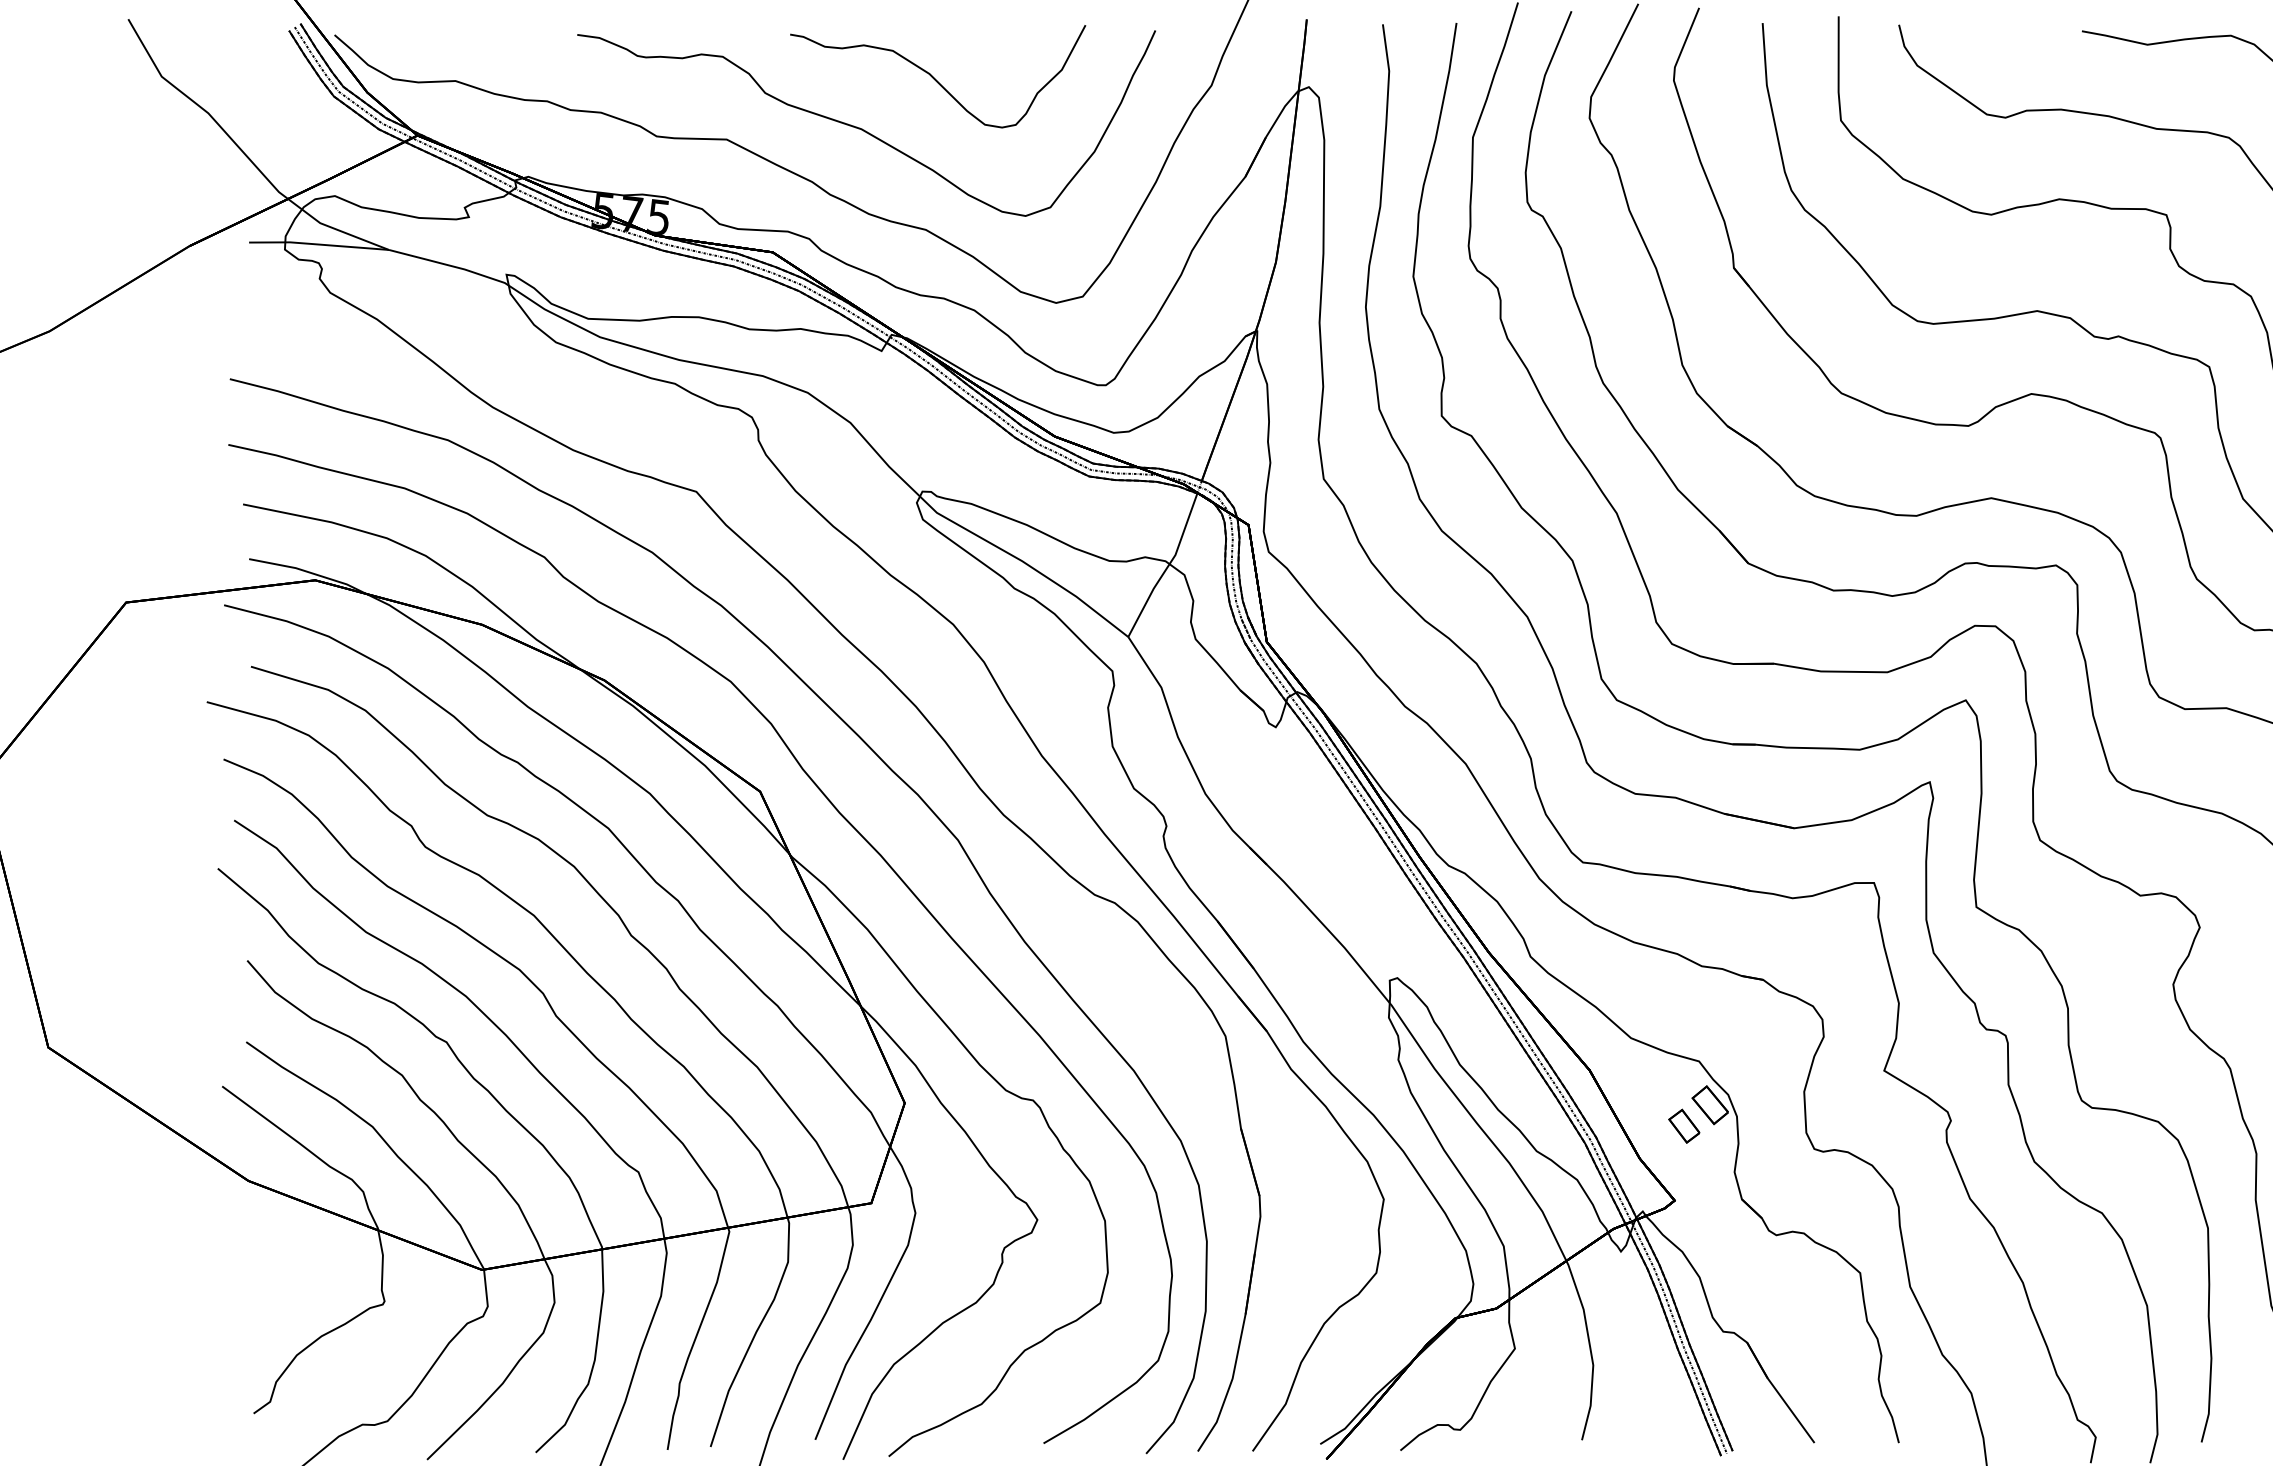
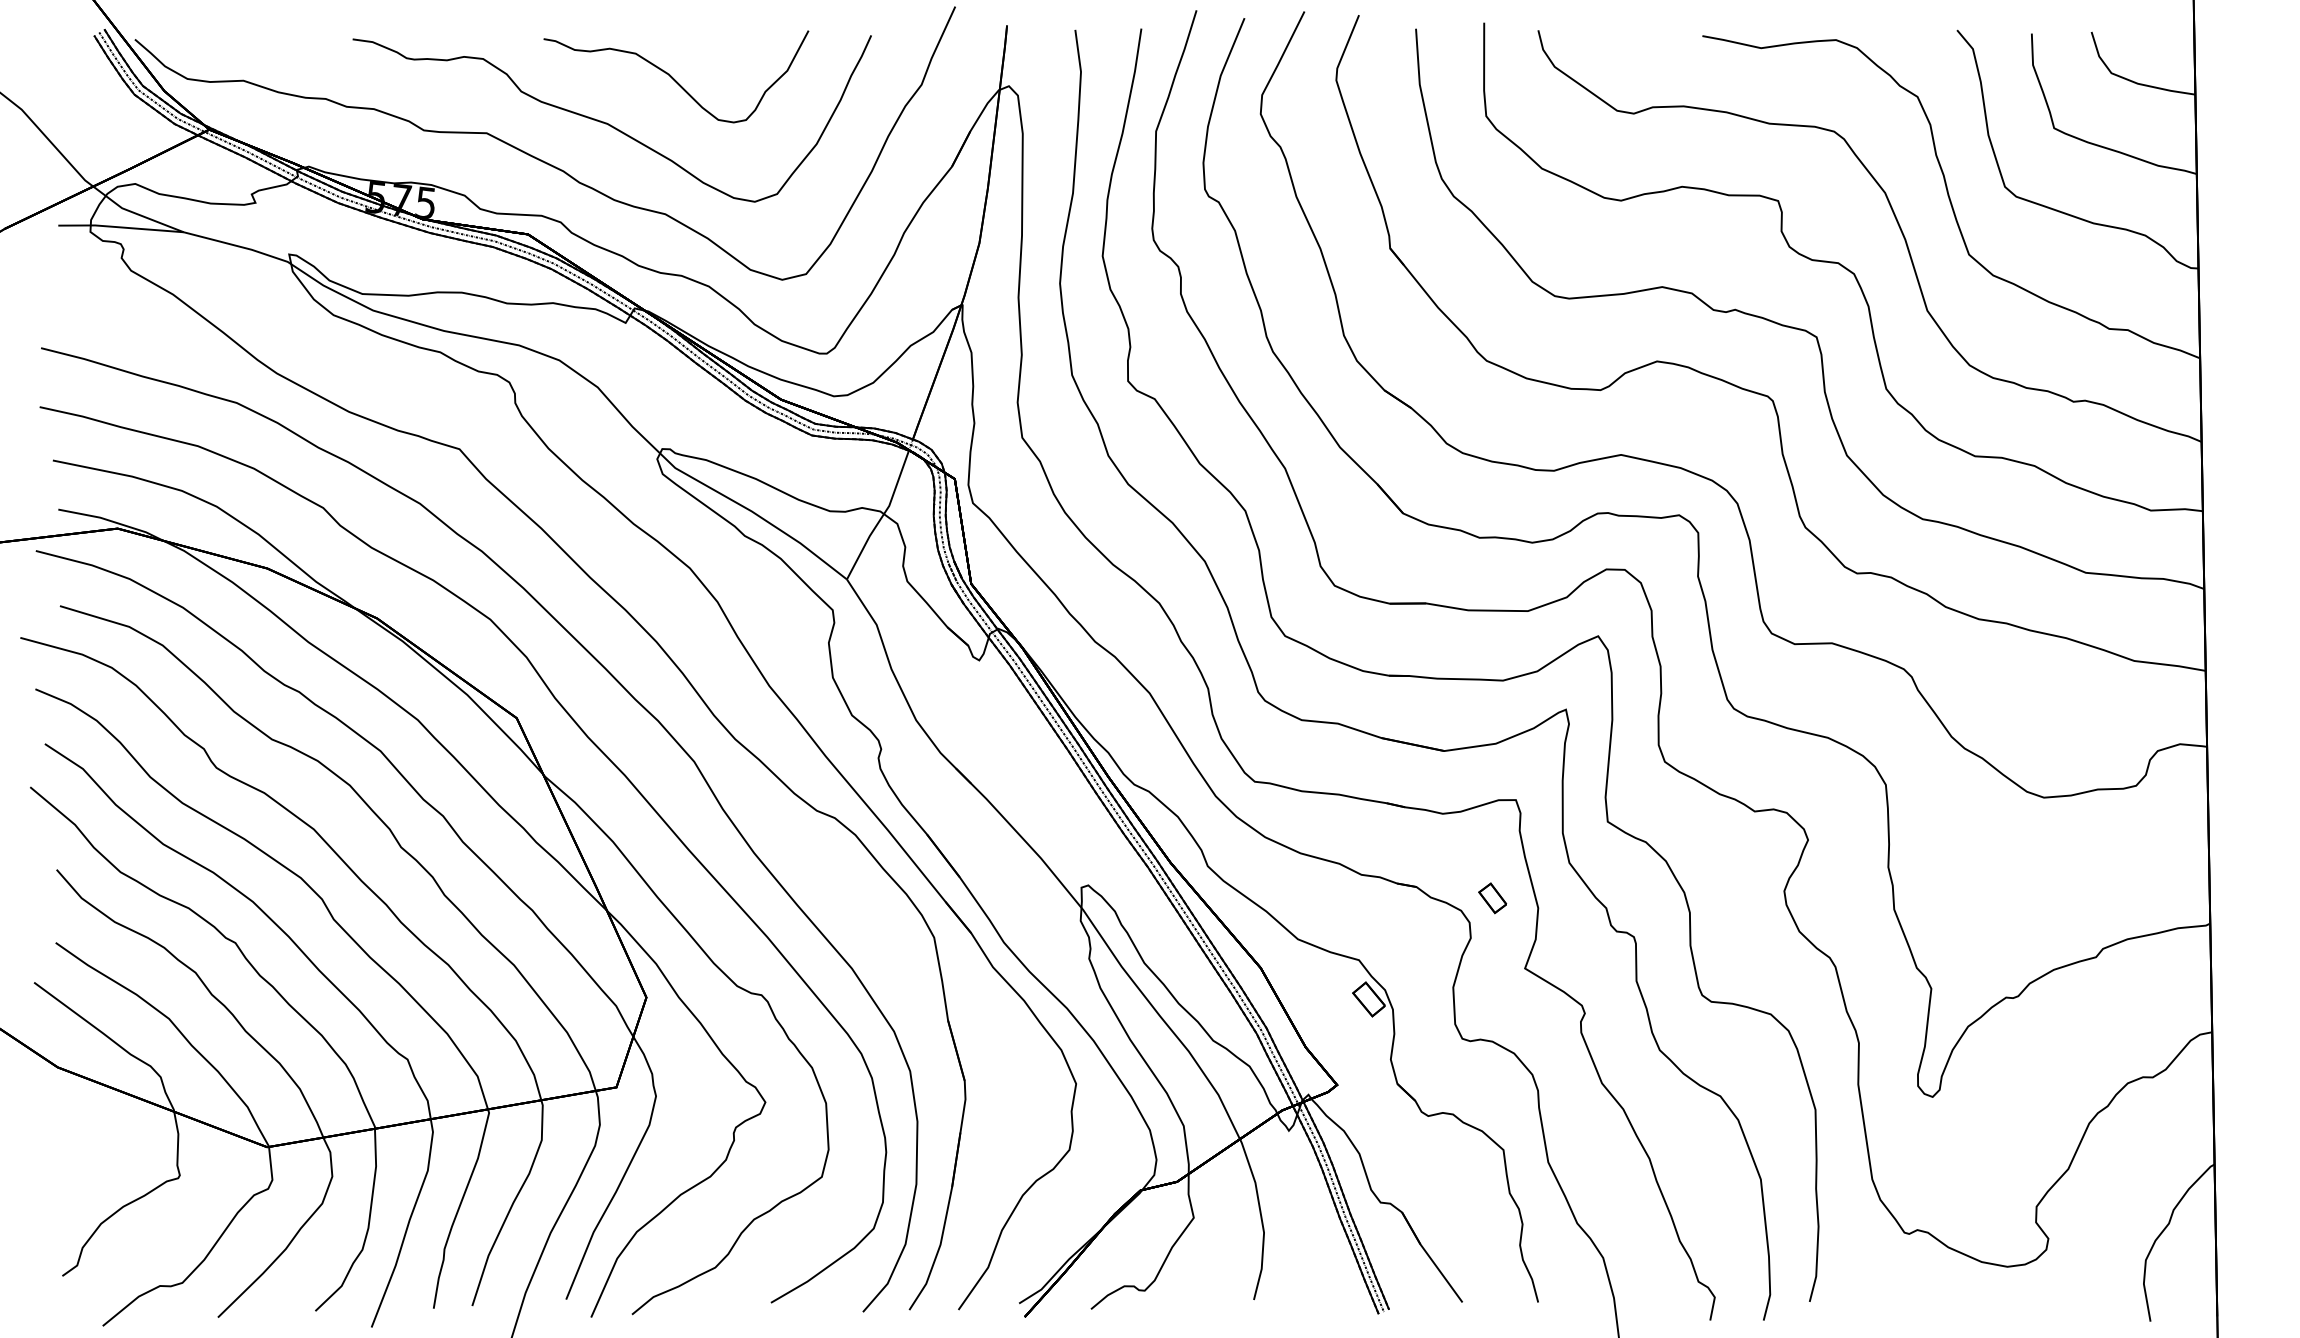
part: (1684, 1126) -> (1492, 898), moved

